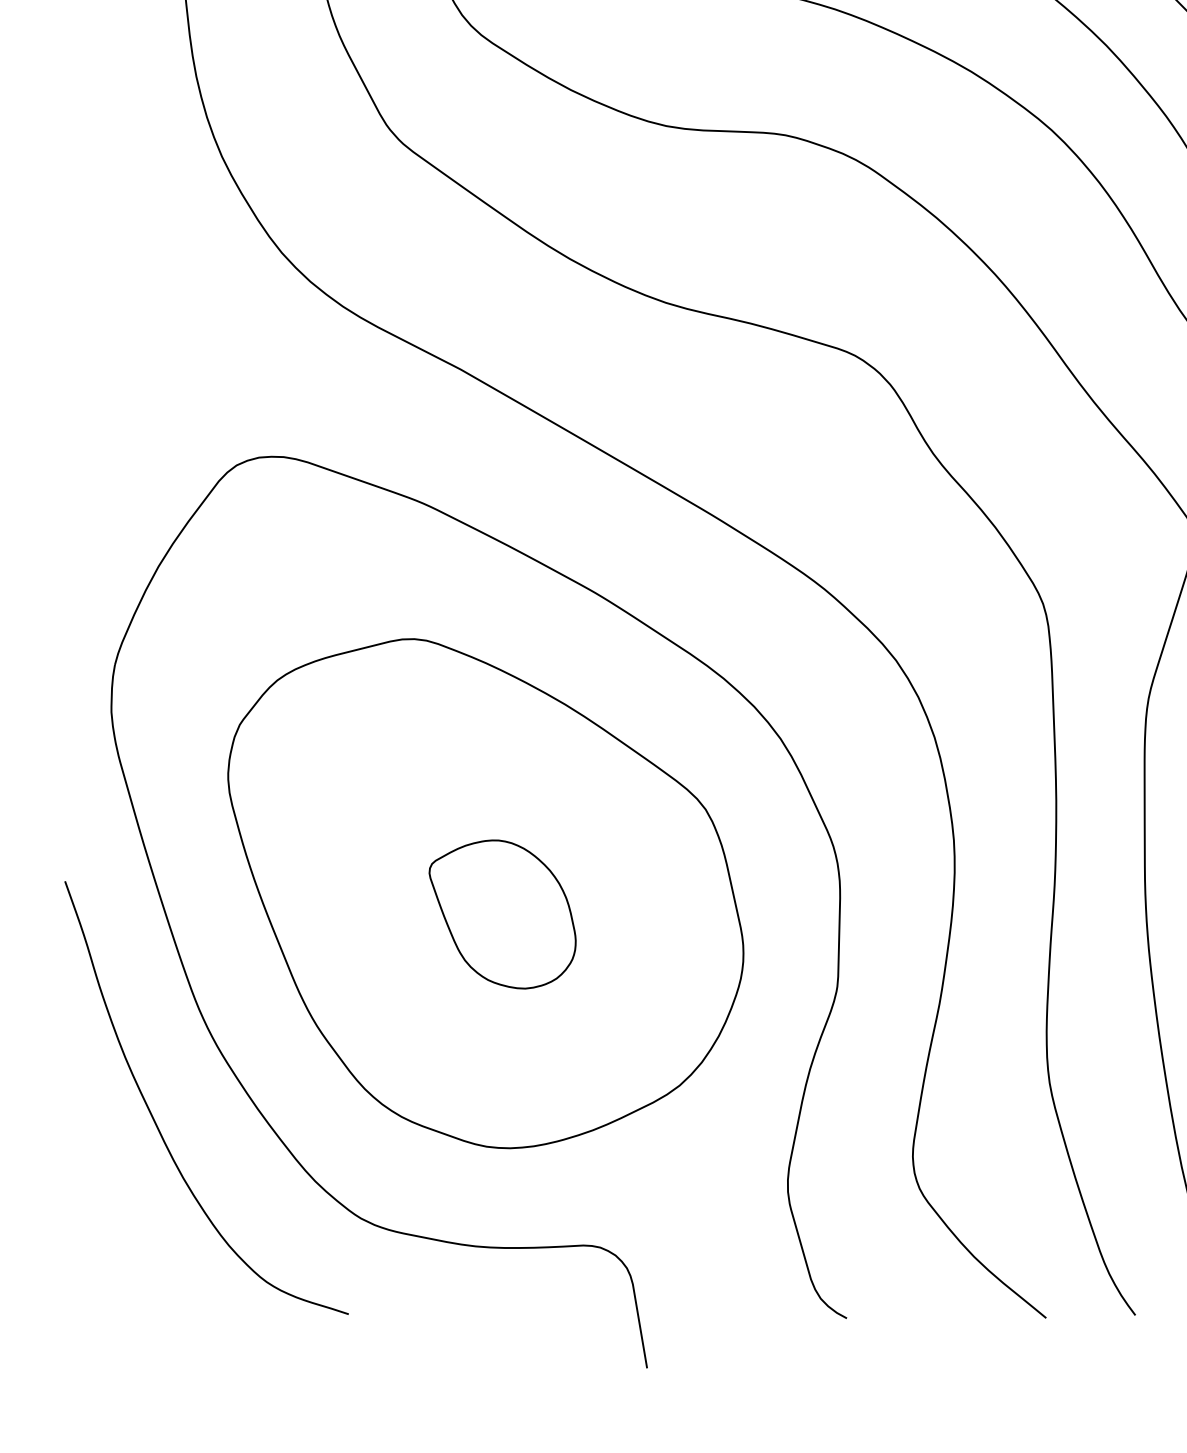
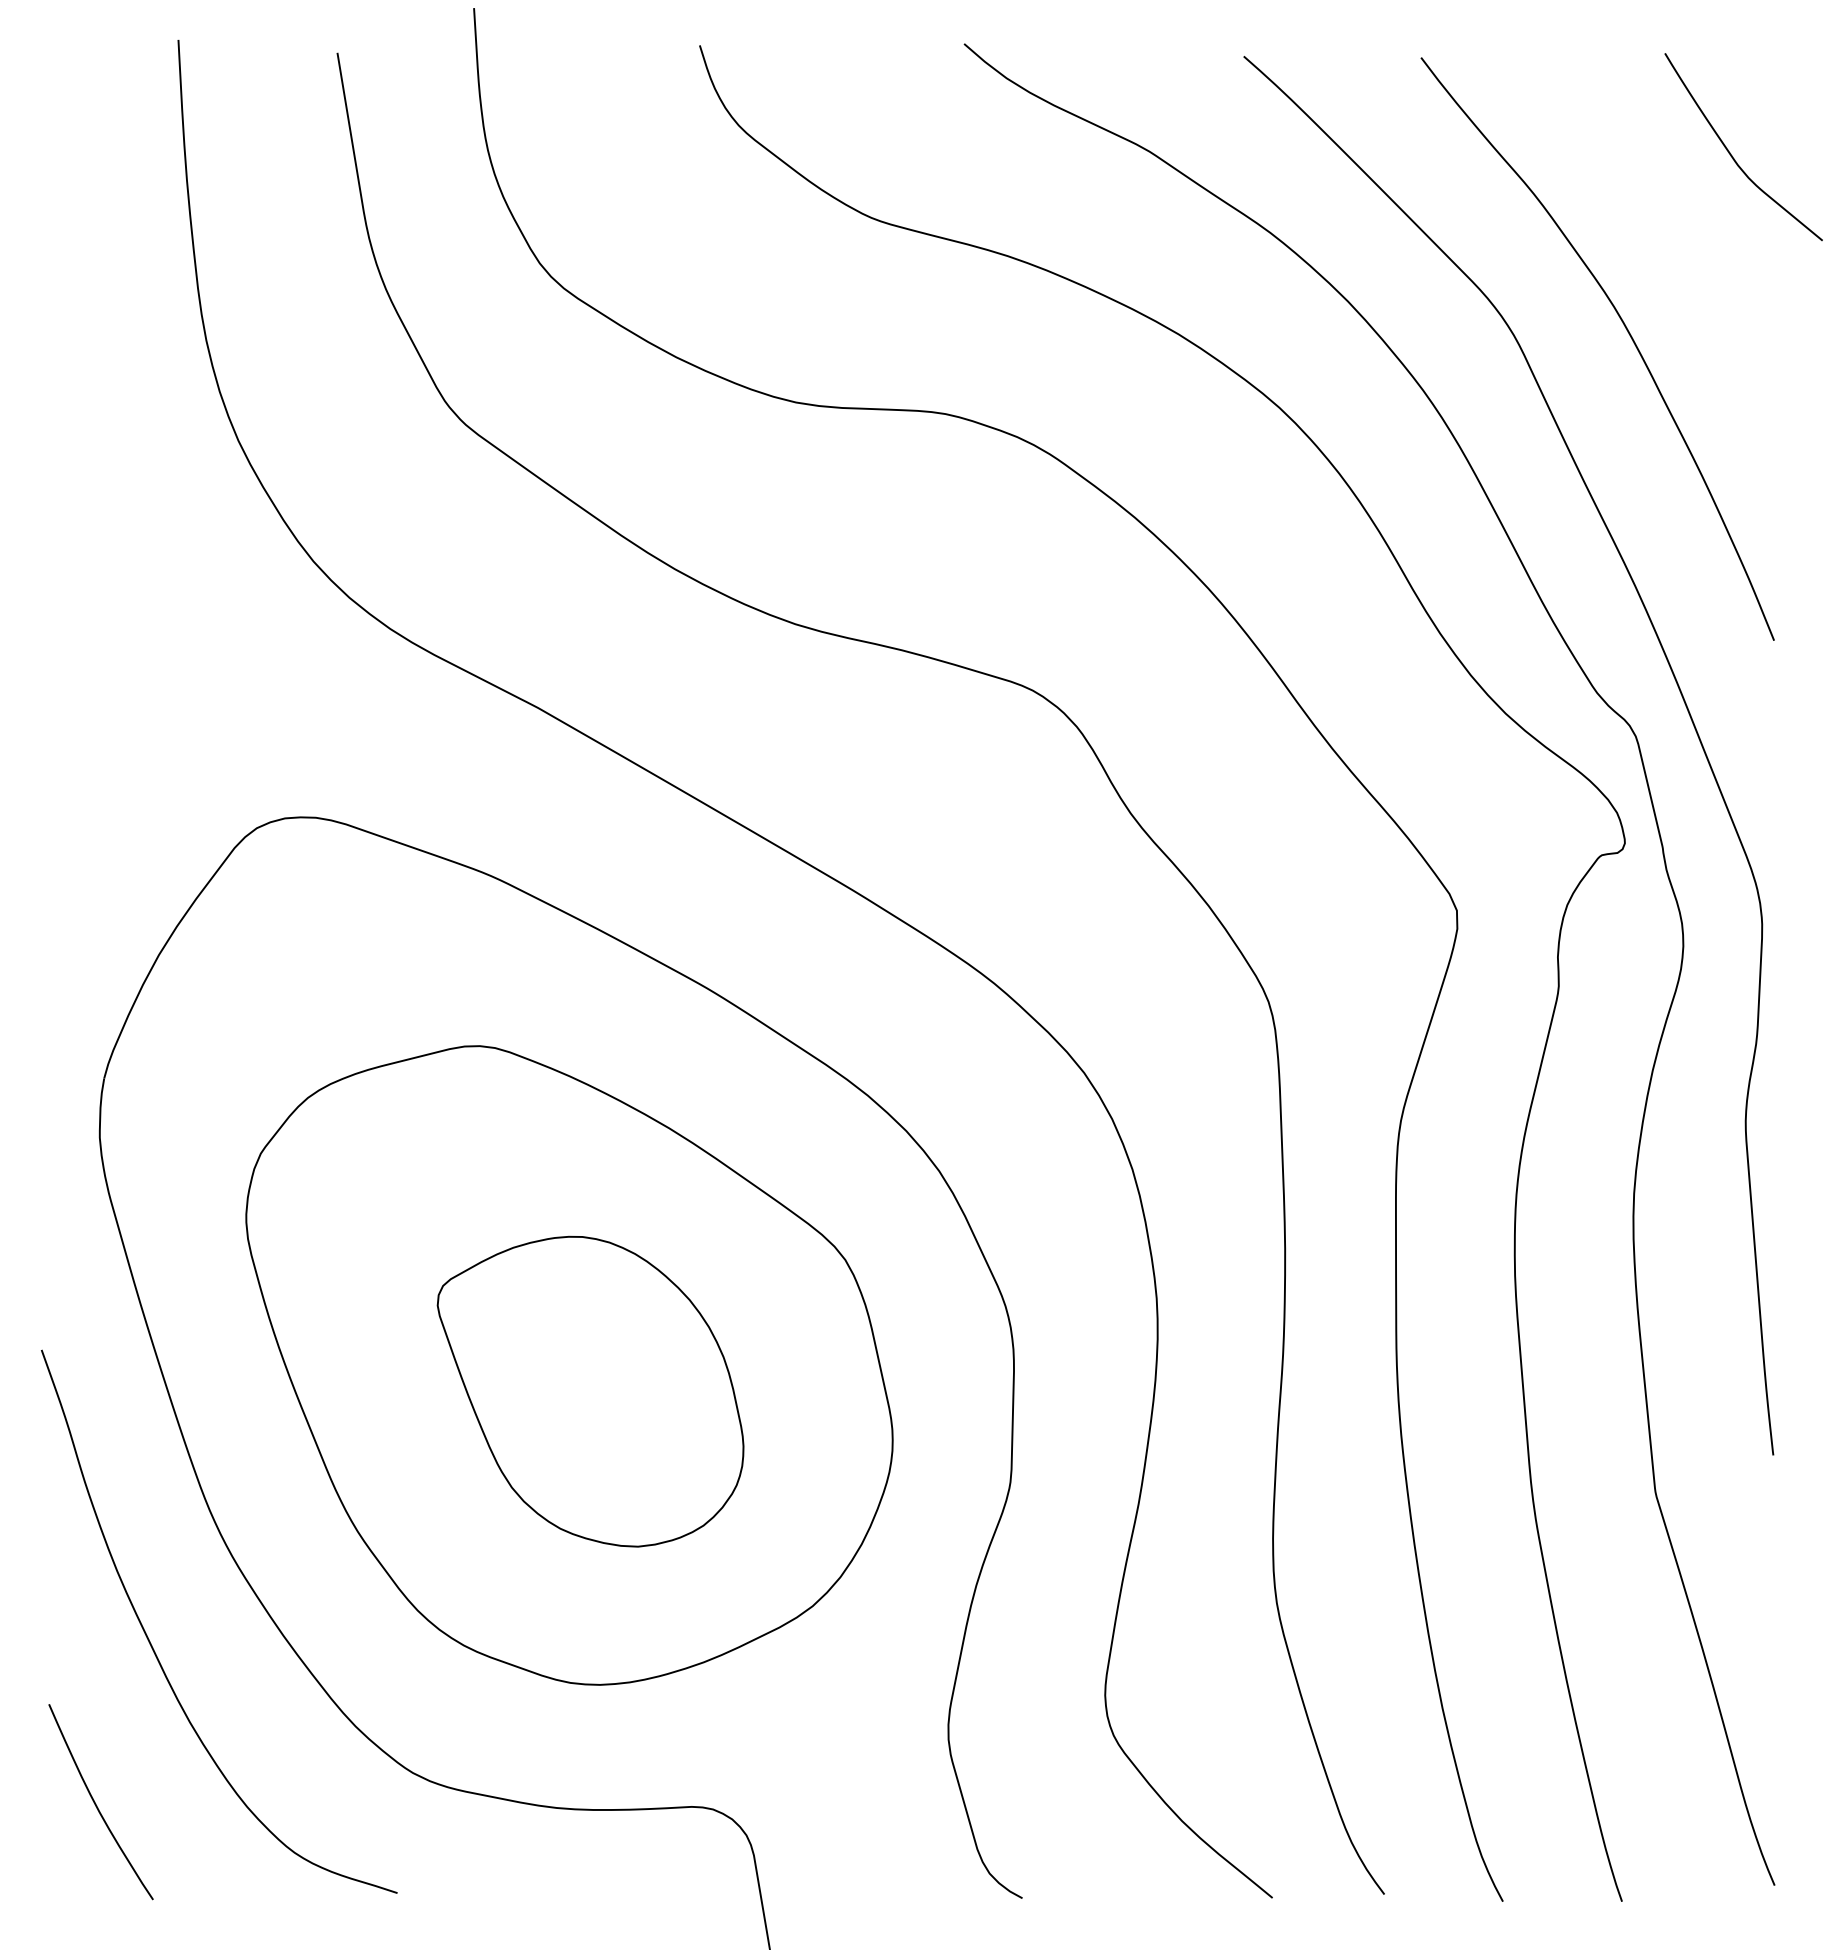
part: (502, 914) -> (590, 1391), size x1.67
curve: (108, 1242) -> (96, 1803), added

